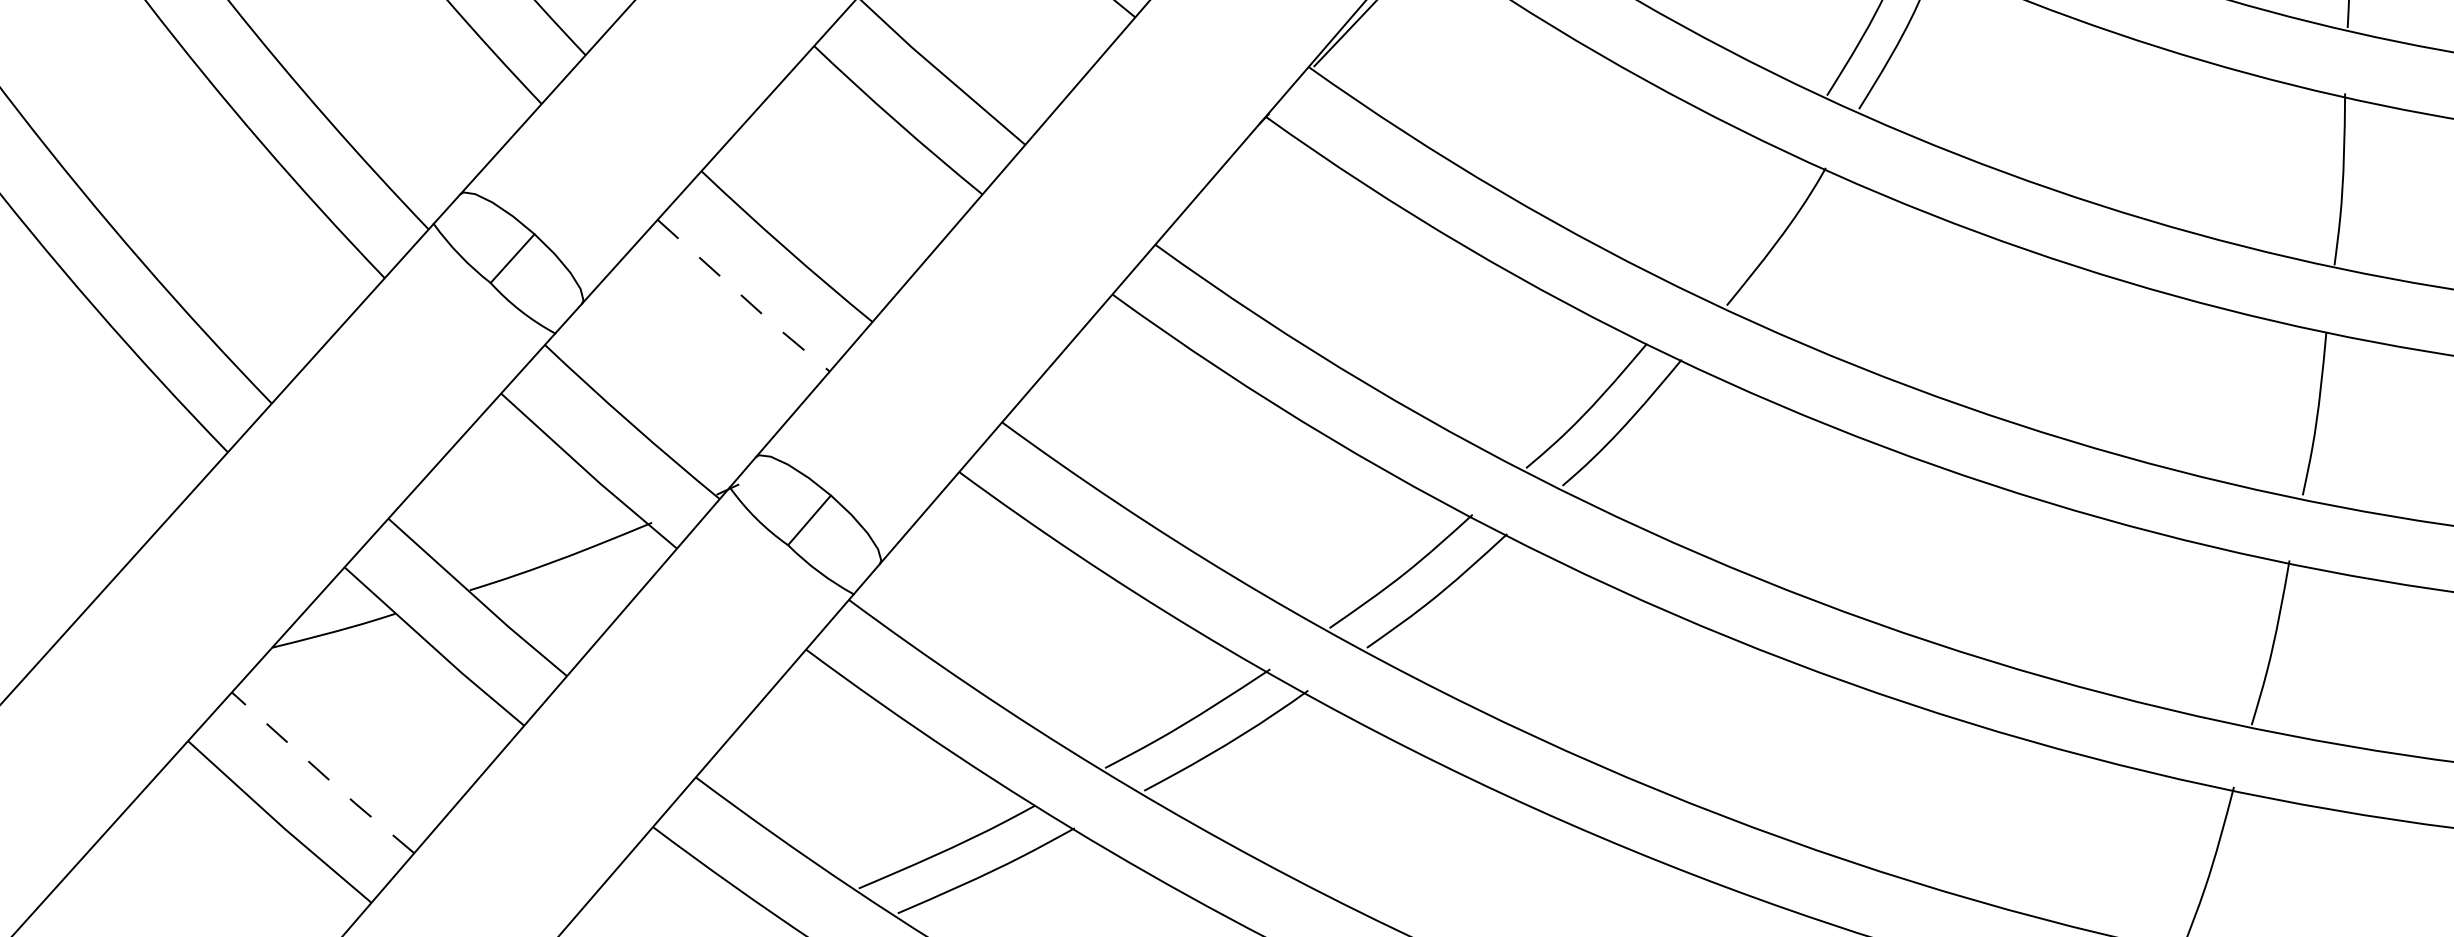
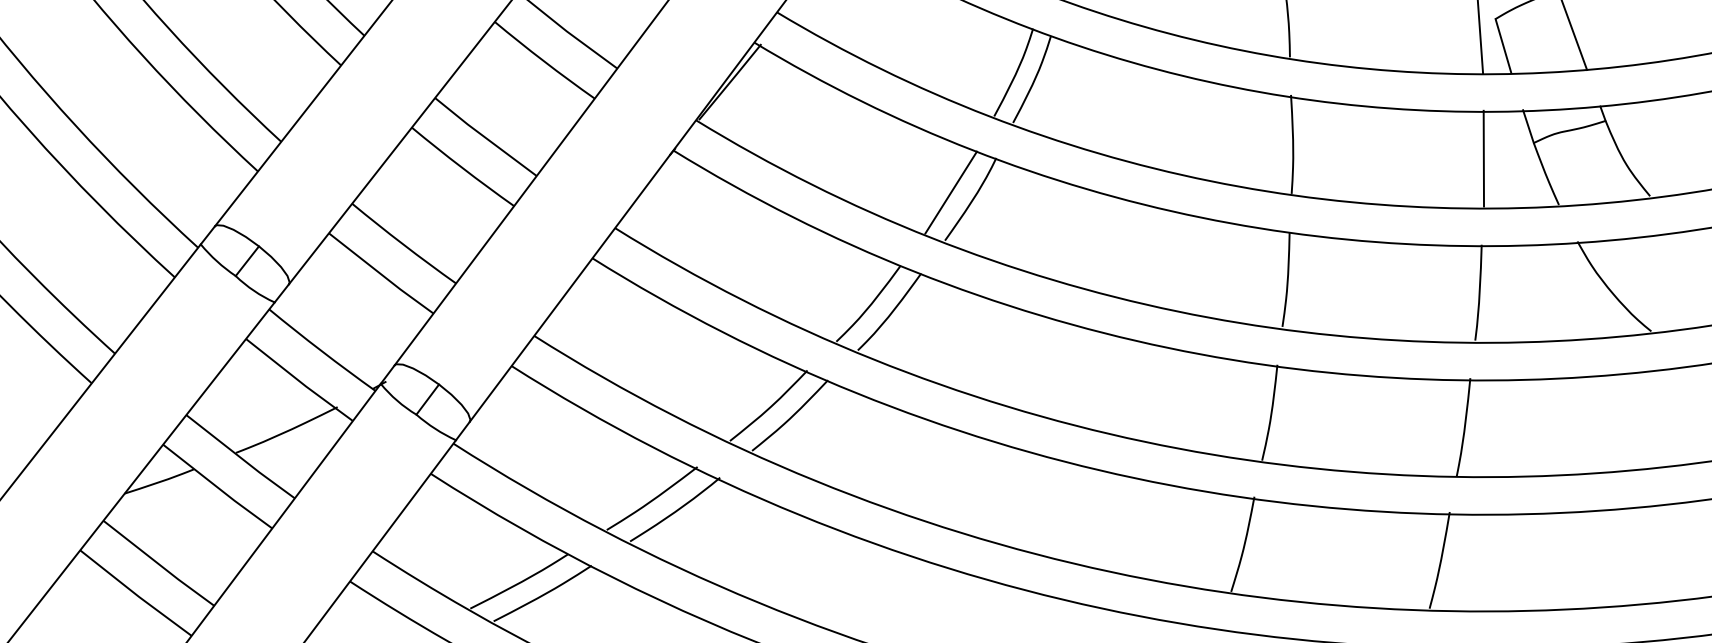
line: (1742, 222) -> (950, 192), added
line: (744, 297) -> (381, 274), dashed -> solid
line: (322, 774) -> (158, 564), dashed -> solid

